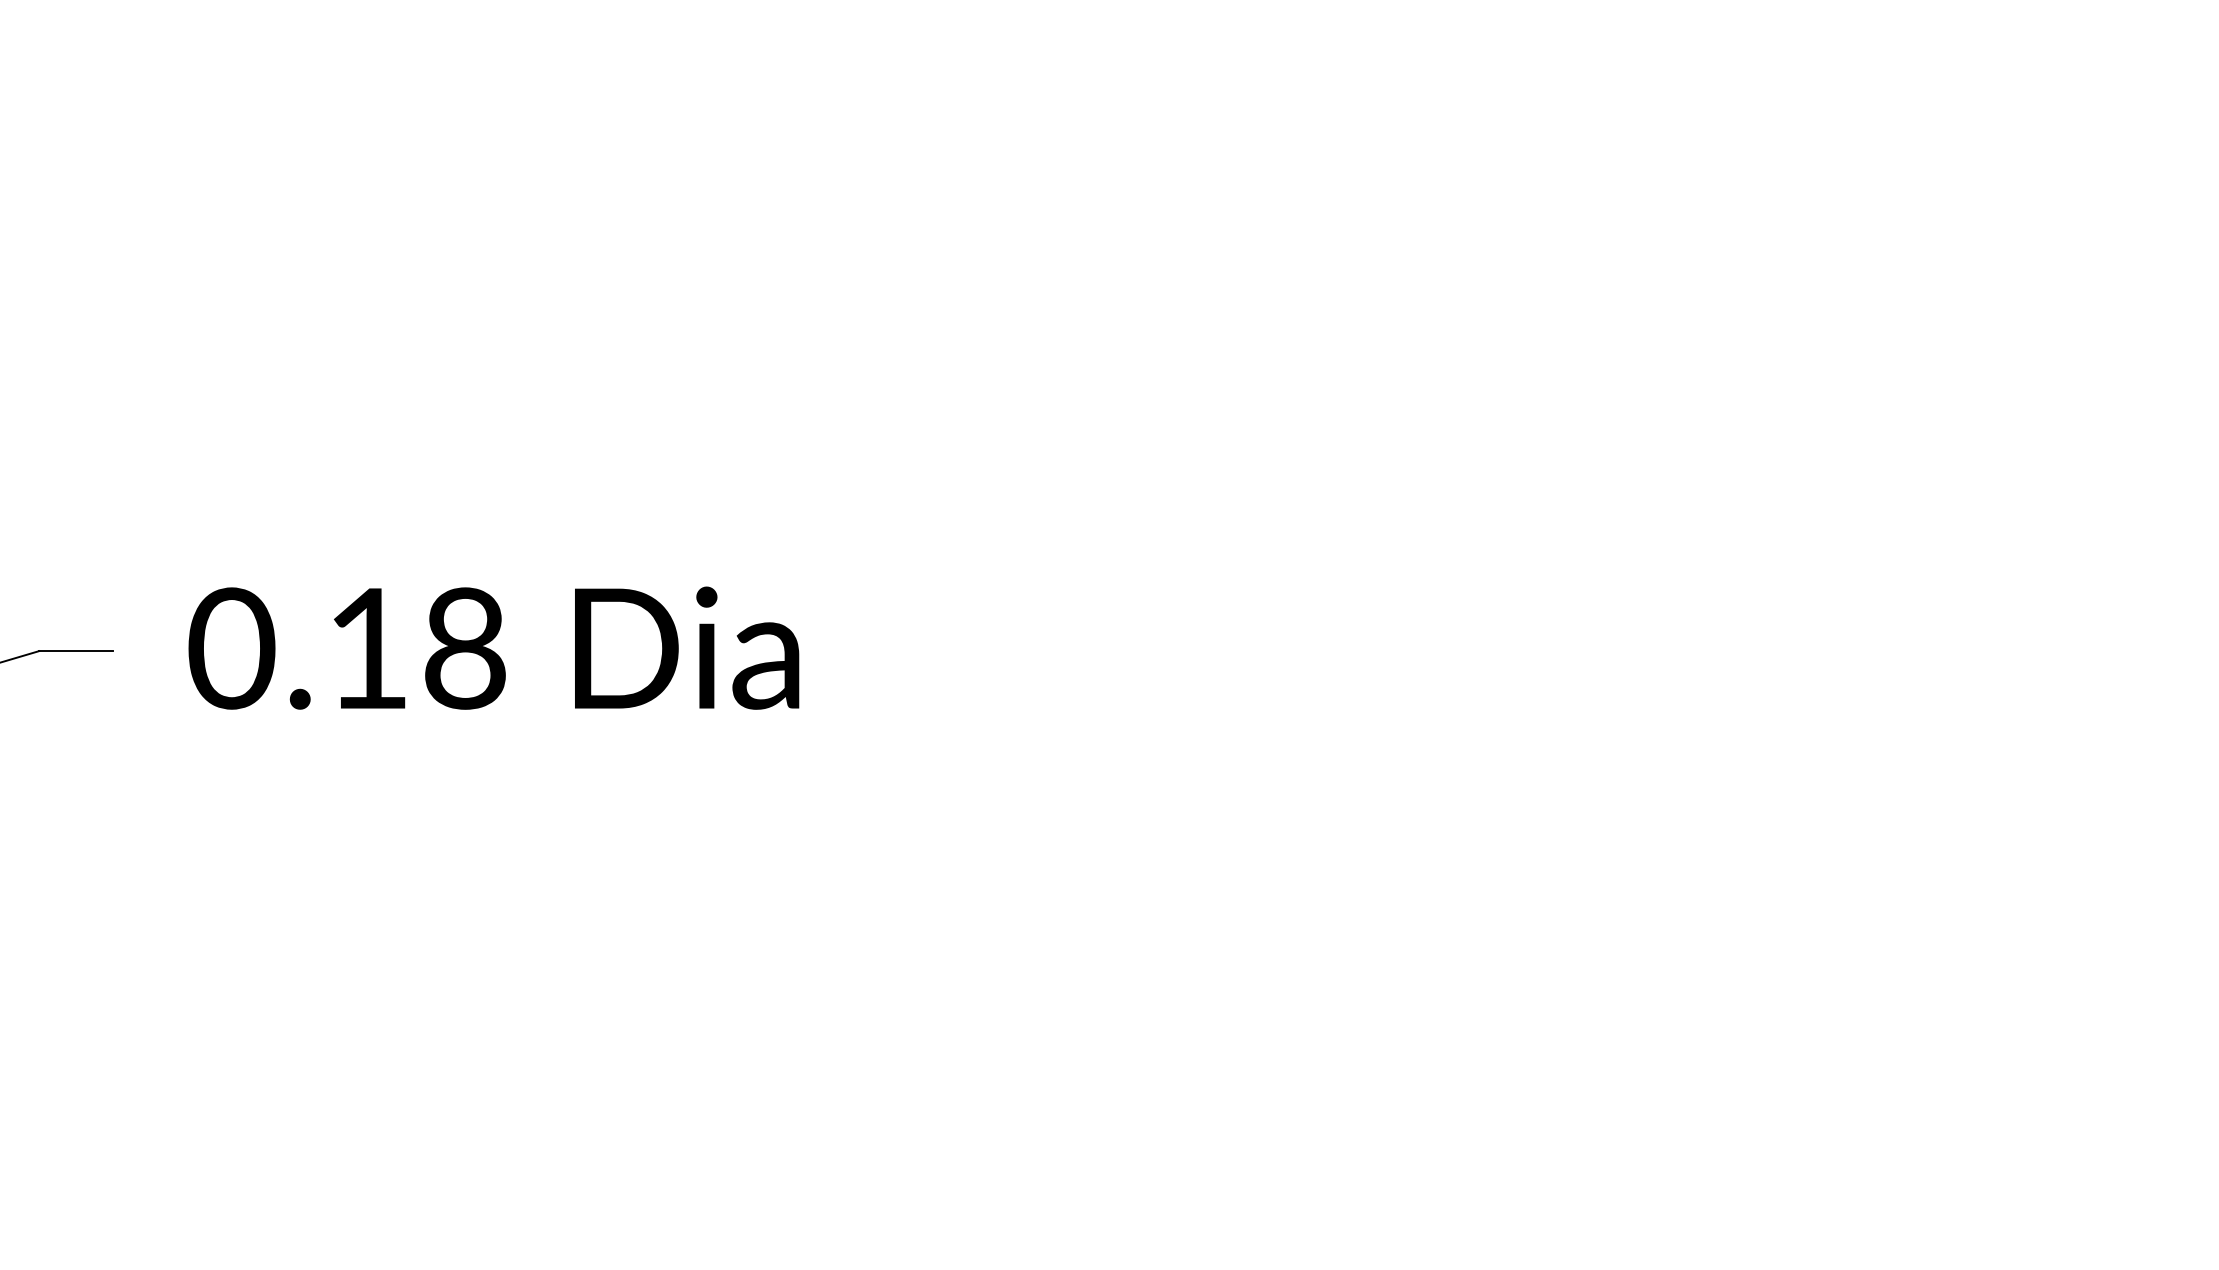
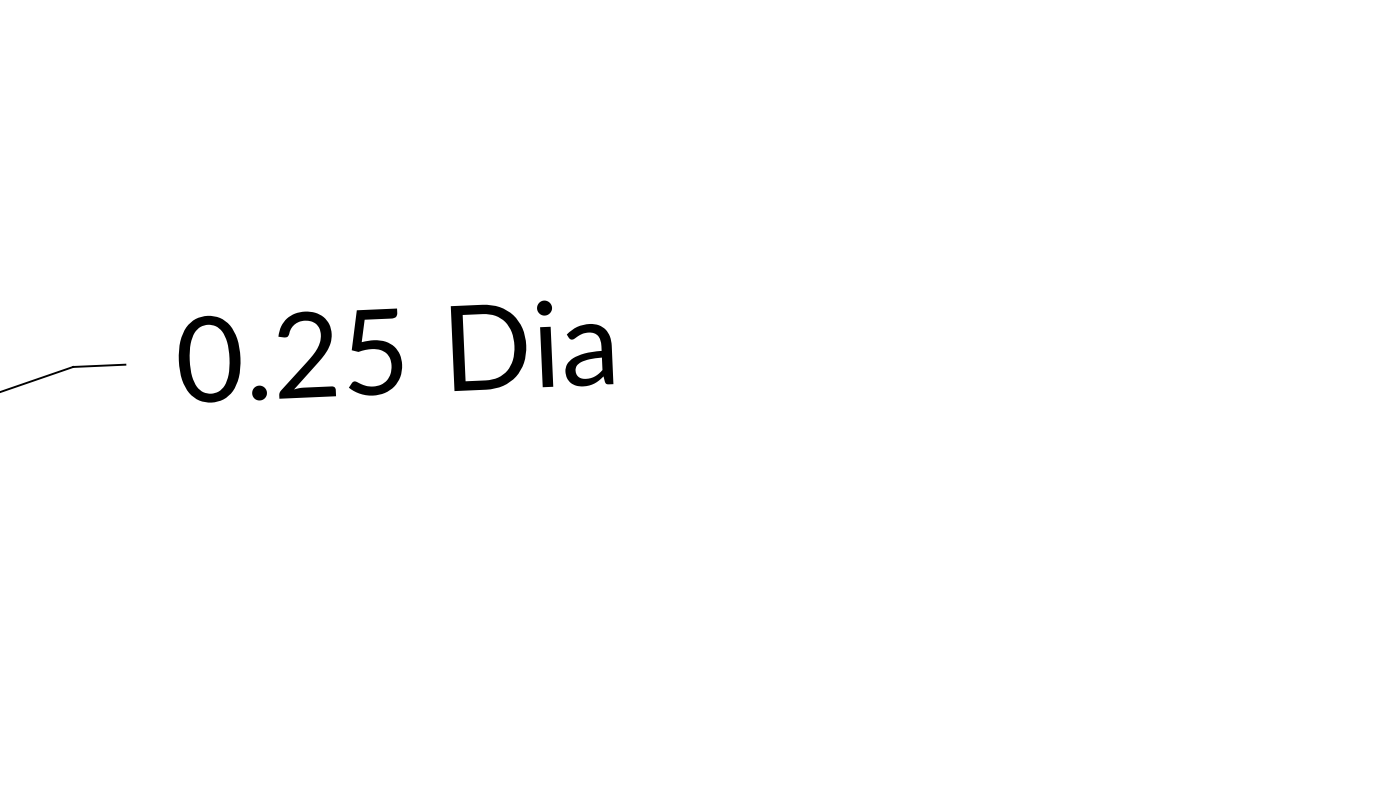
text: (416, 648) -> (340, 353), 0.18 -> 0.25

